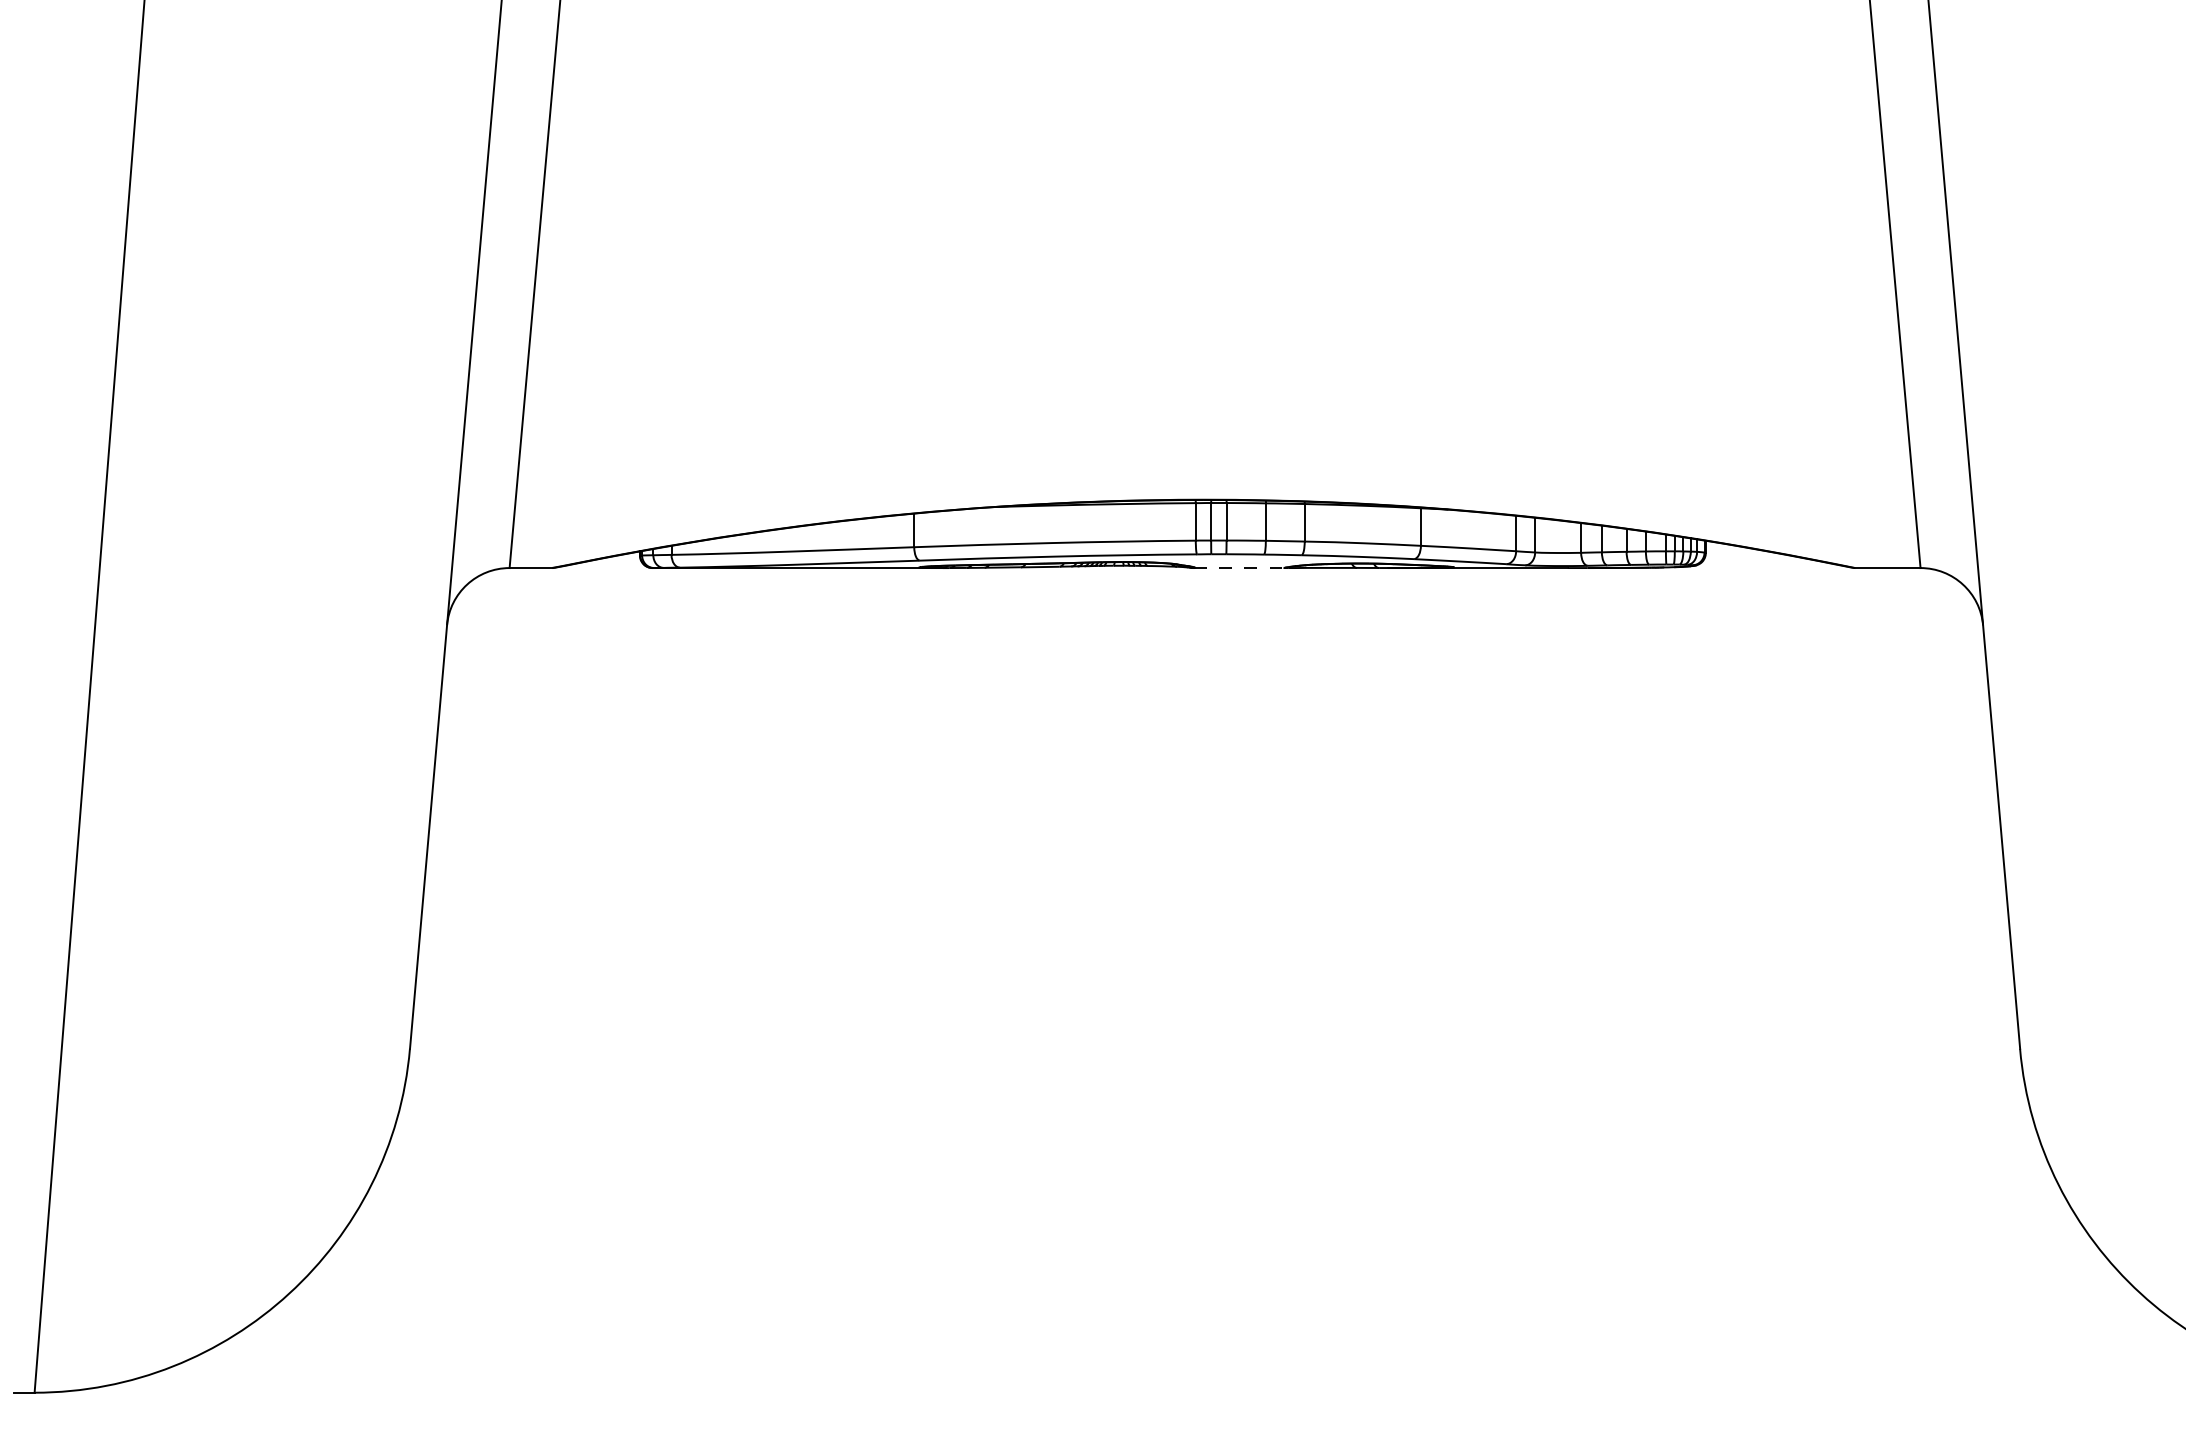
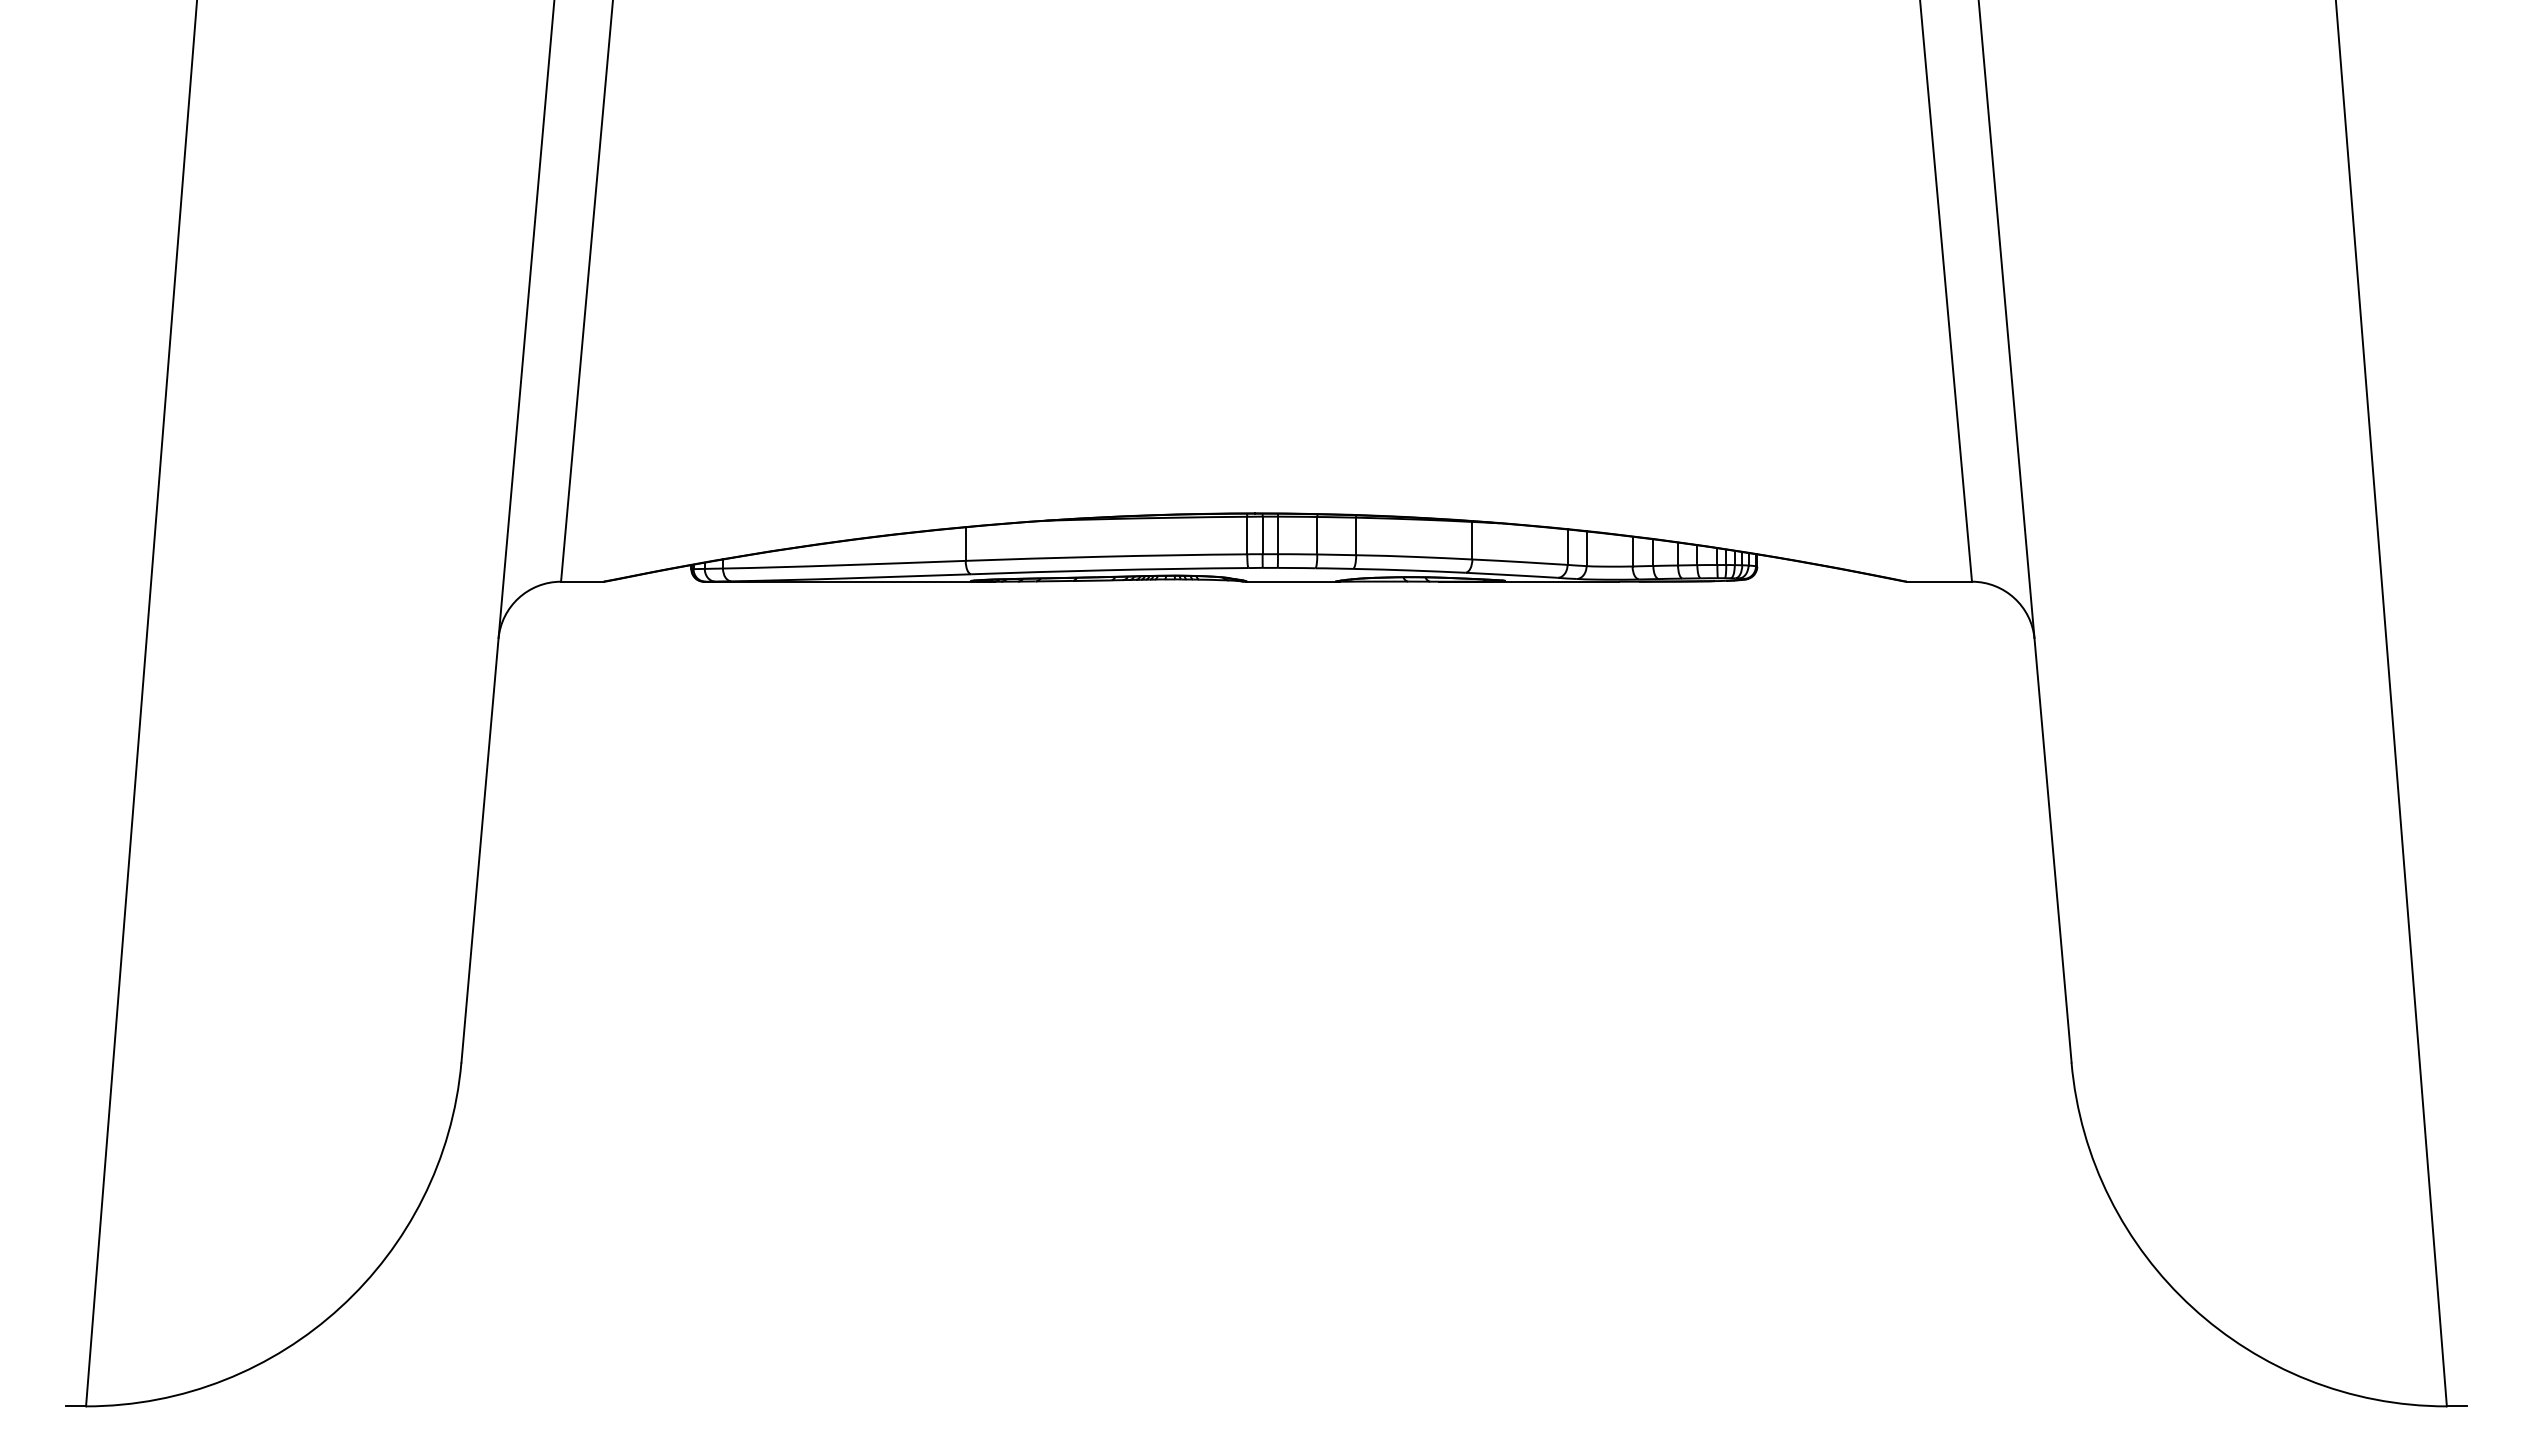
line: (1241, 567) -> (1292, 581), dashed -> solid

